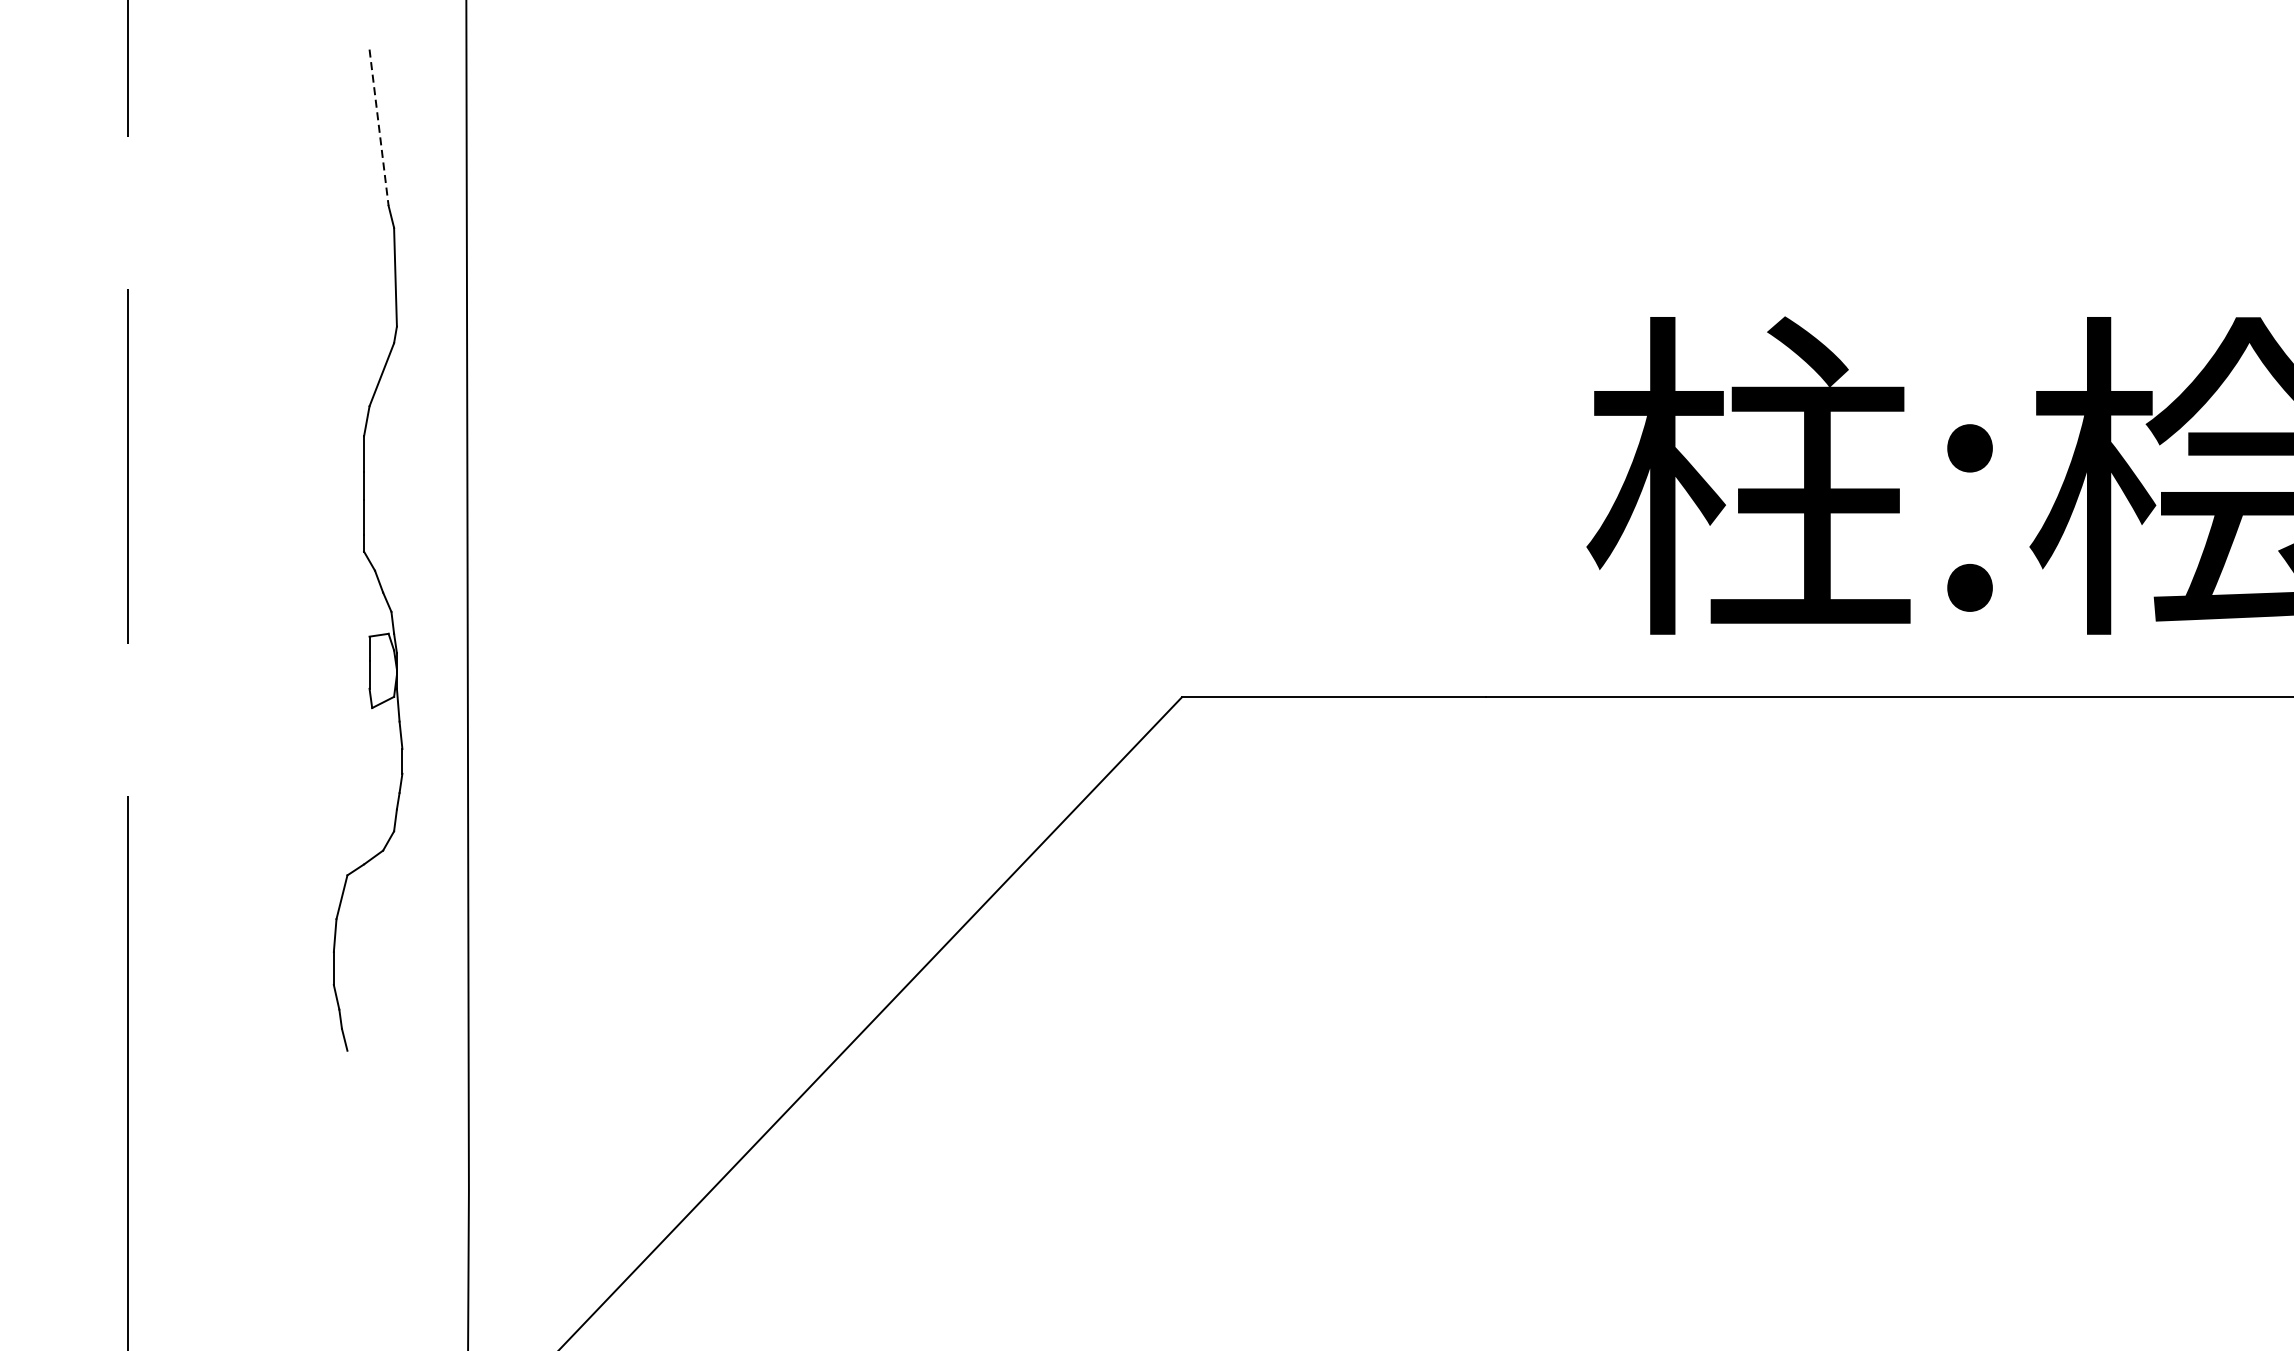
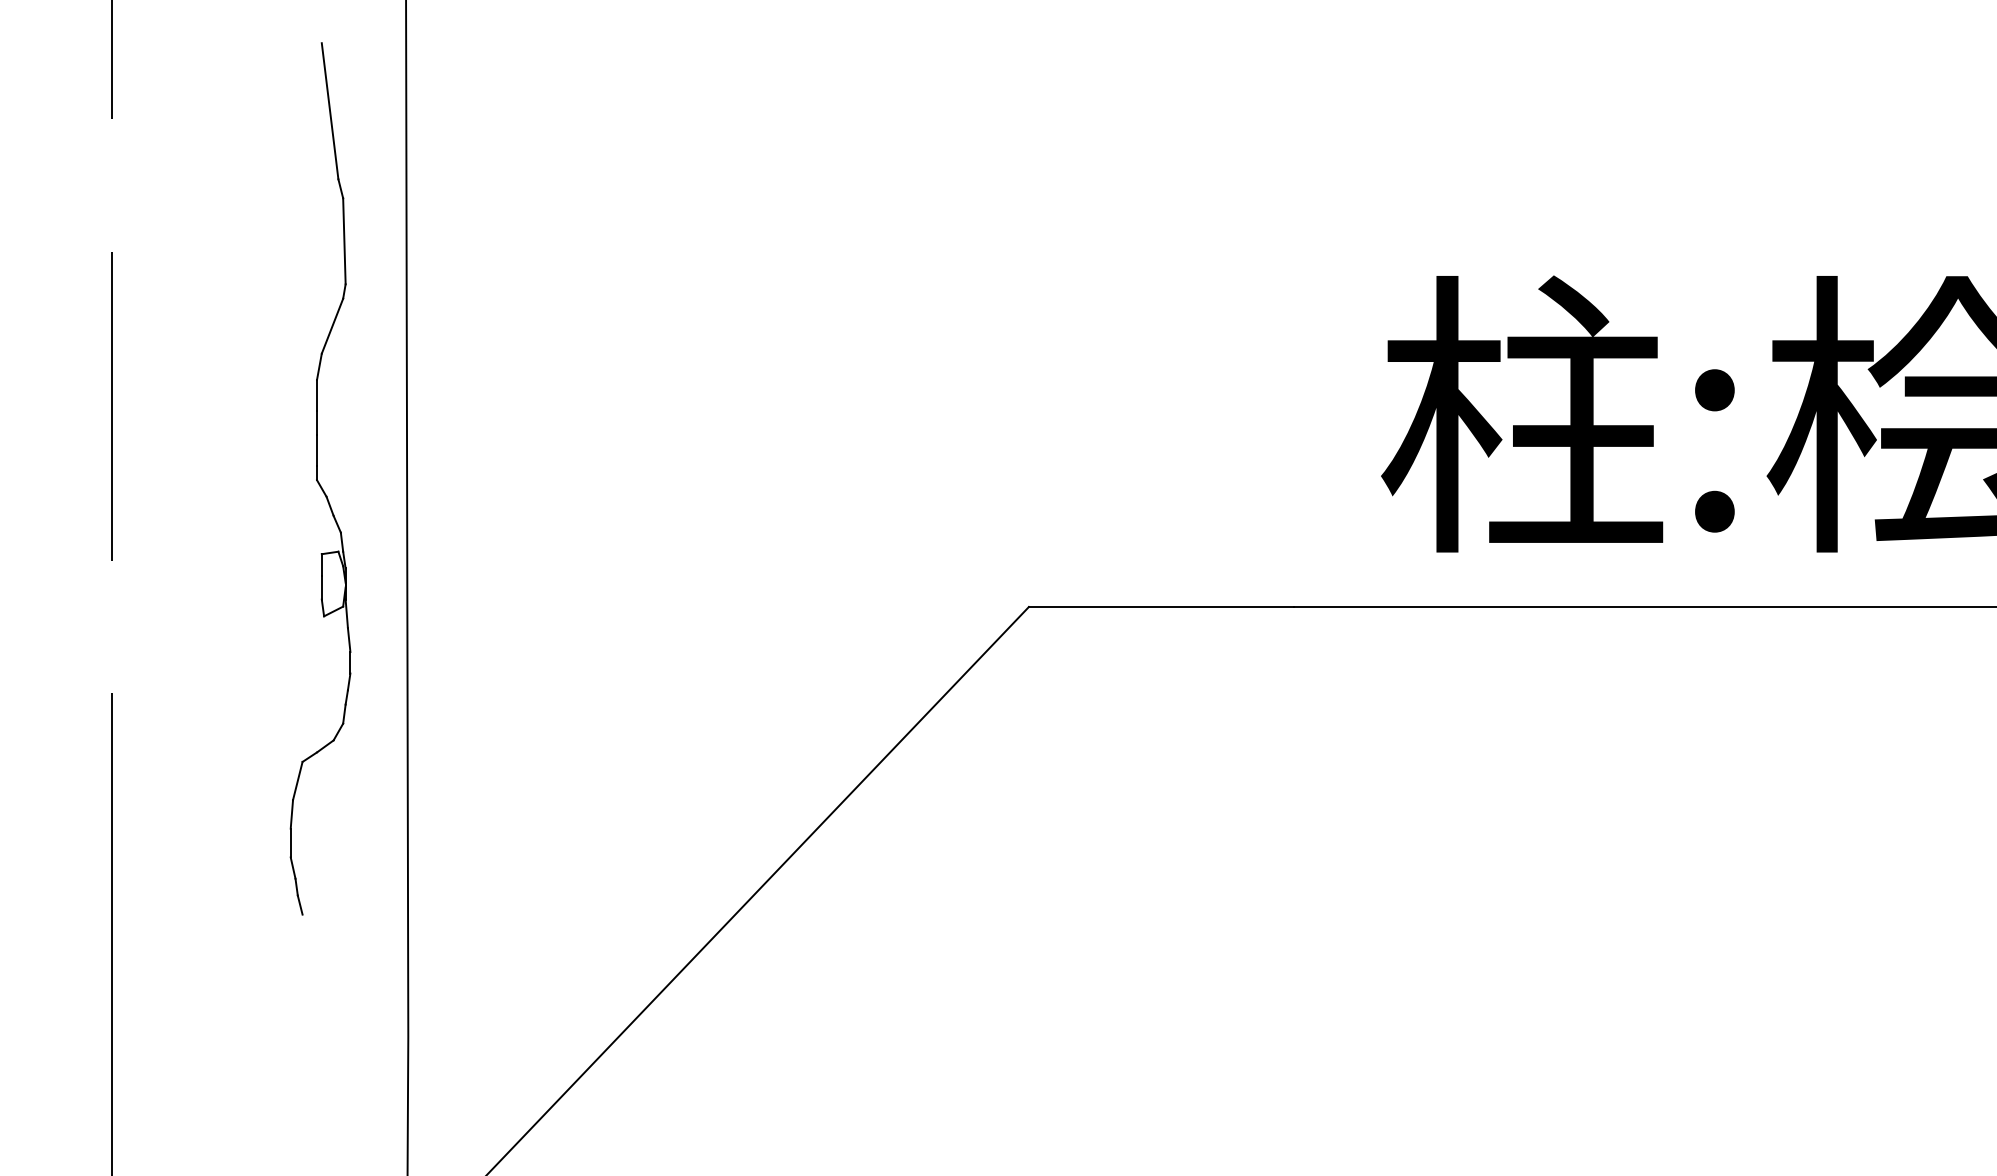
line: (379, 128) -> (330, 111), dashed -> solid

